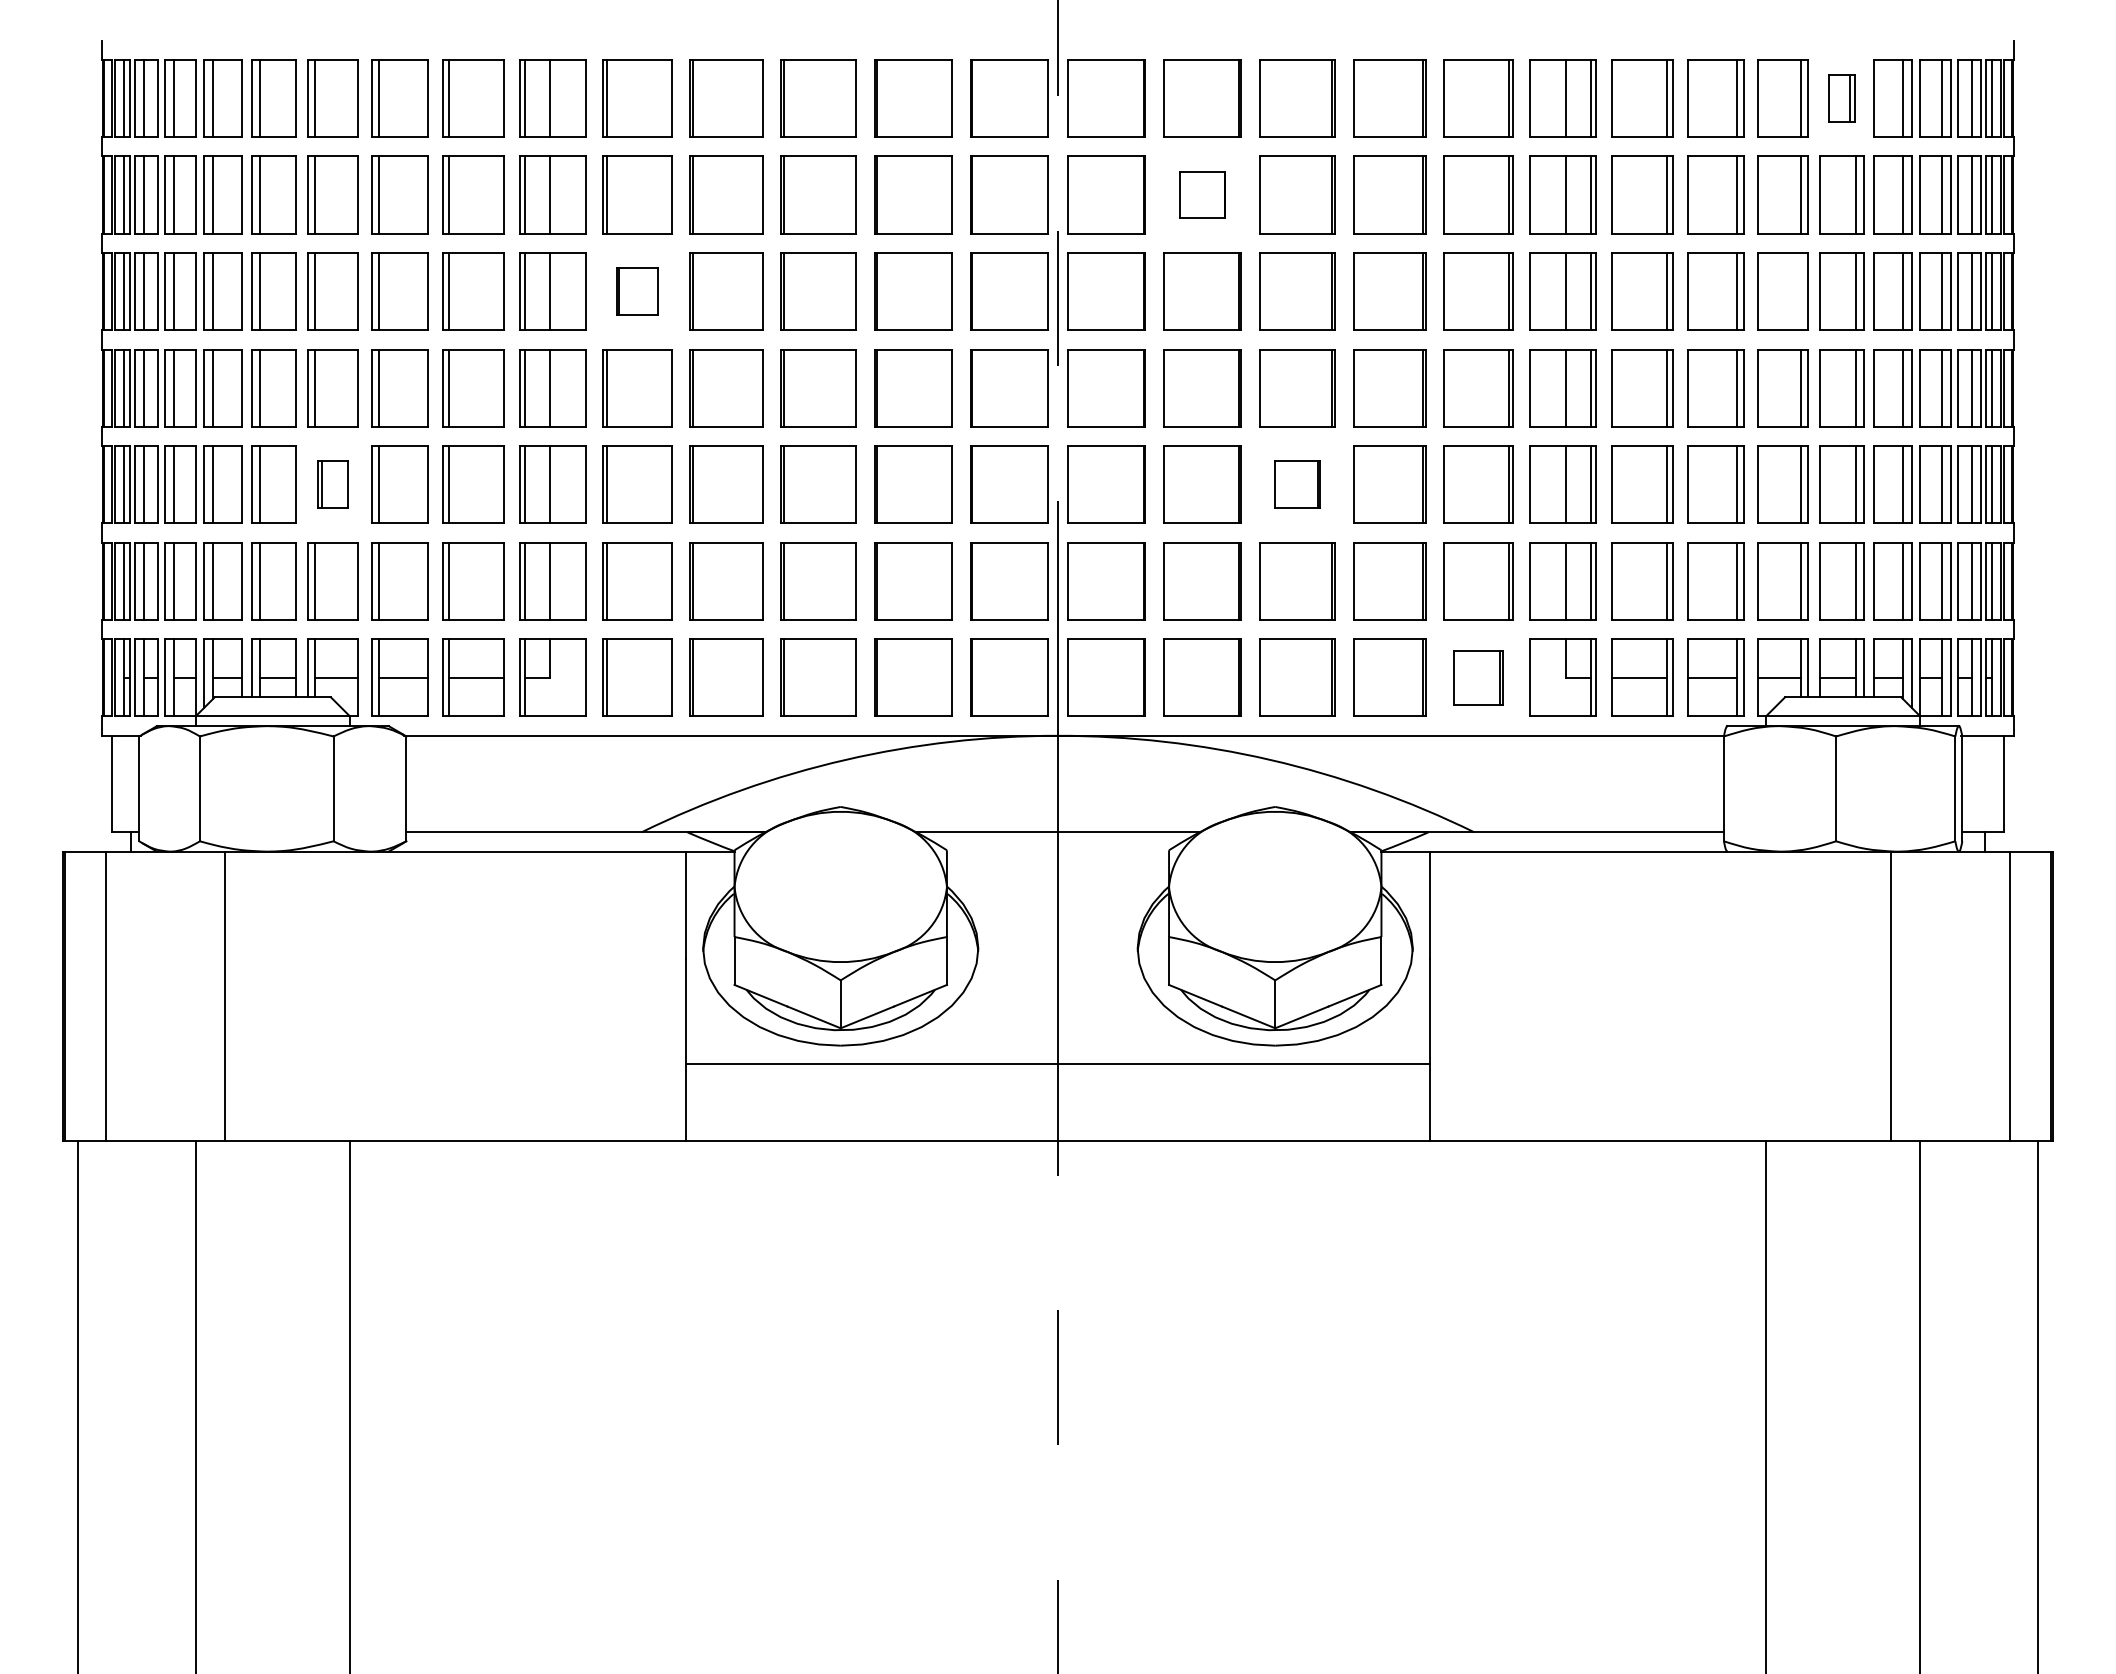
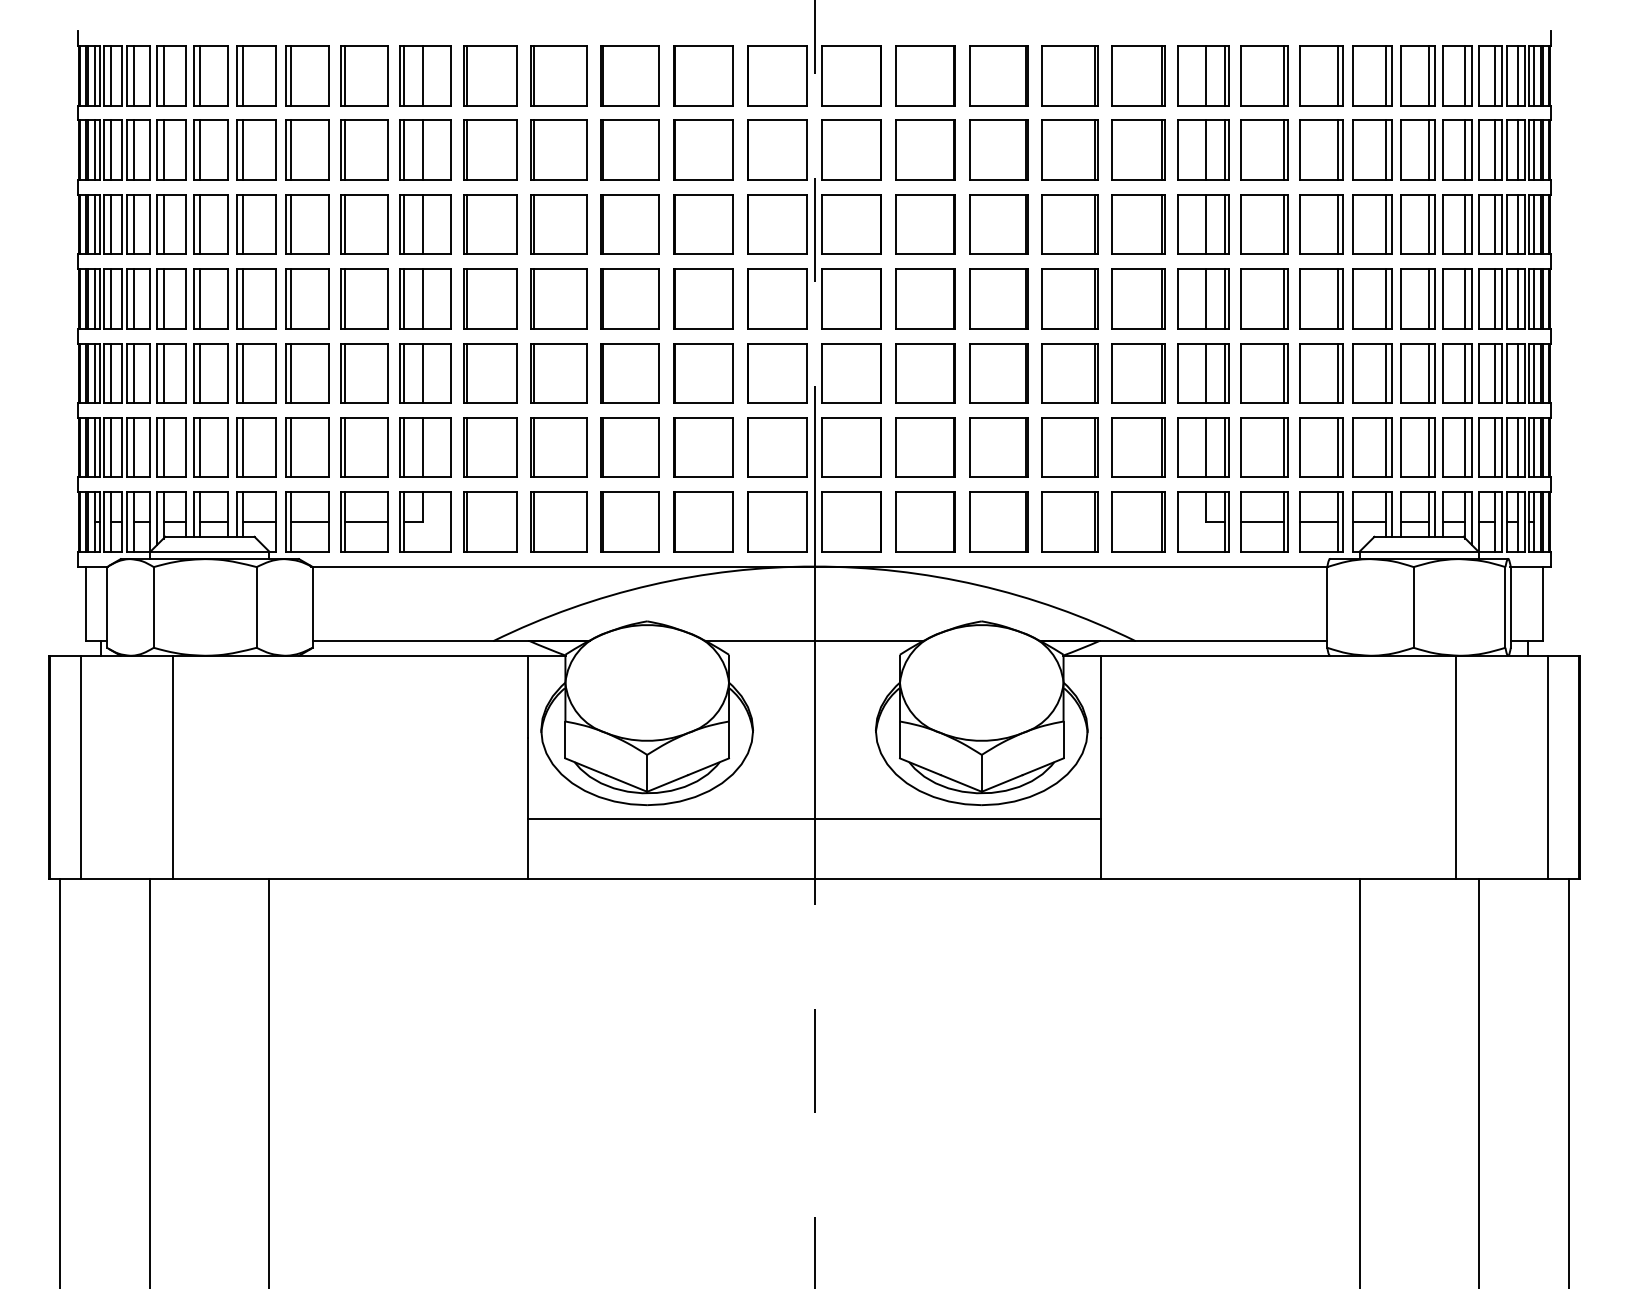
part: (1841, 98) -> (1417, 75), size x1.67
part: (1202, 194) -> (925, 149), size x1.67
part: (637, 291) -> (490, 224), size x1.67
line: (1800, 291) -> (1386, 224), added
part: (332, 484) -> (255, 373), size x1.67
part: (1297, 484) -> (998, 373), size x1.67
part: (1478, 677) -> (1138, 521), size x1.43

